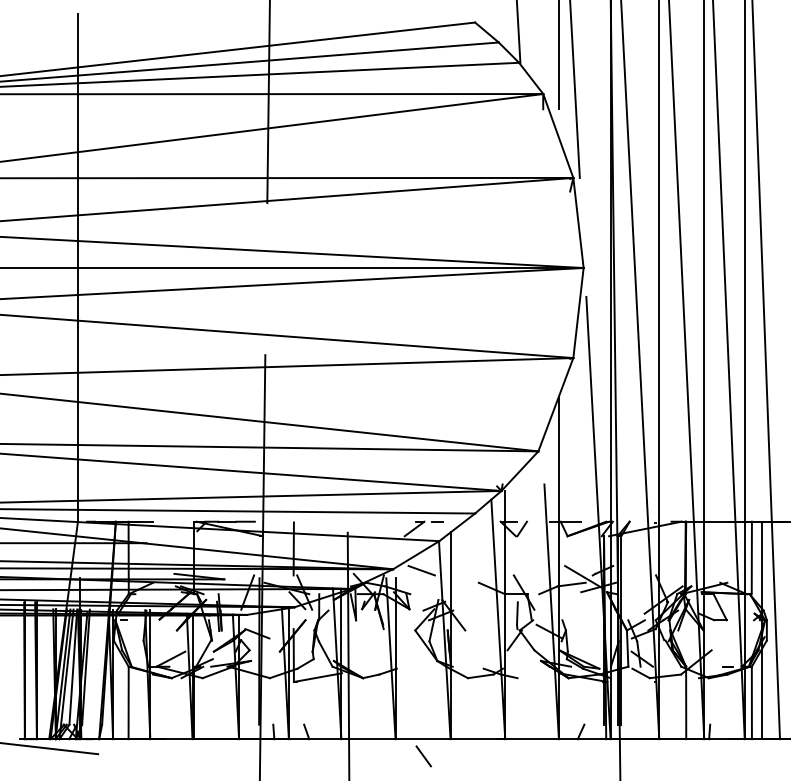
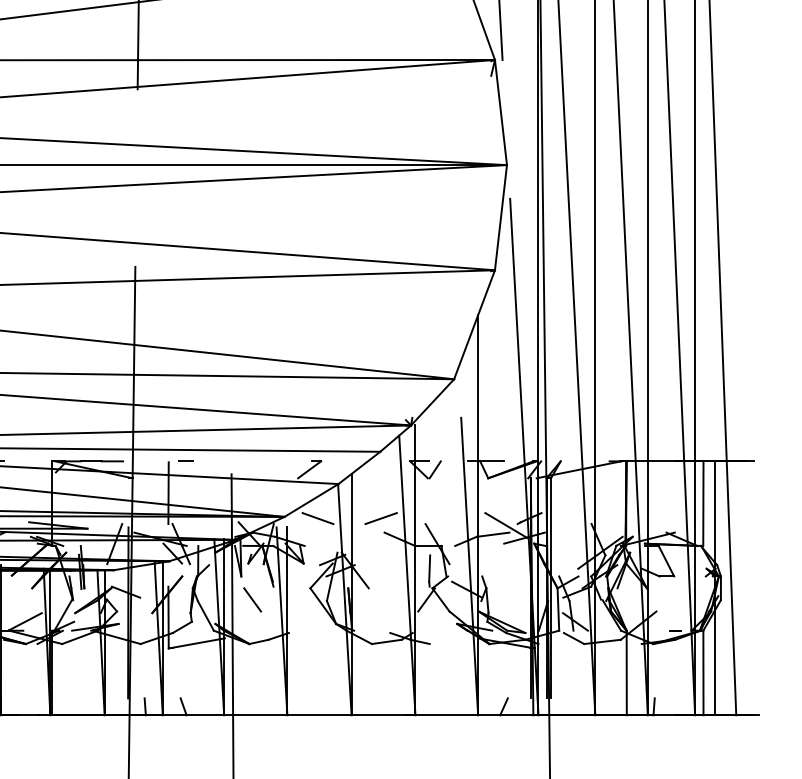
line: (437, 521) -> (185, 461), moved
line: (475, 570) -> (380, 518), added
line: (423, 756) -> (252, 600), moved

